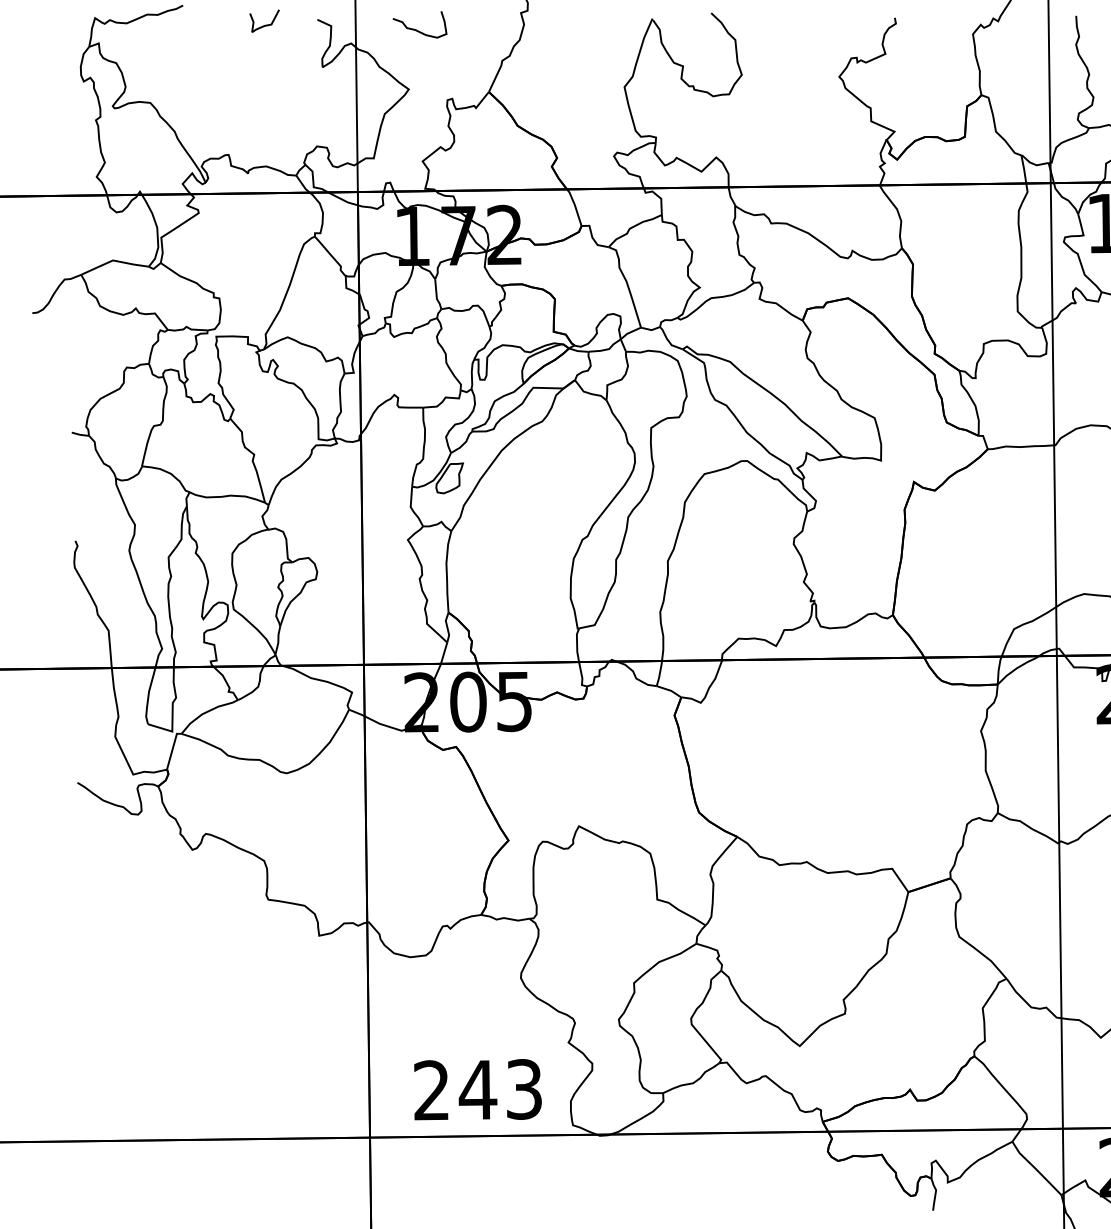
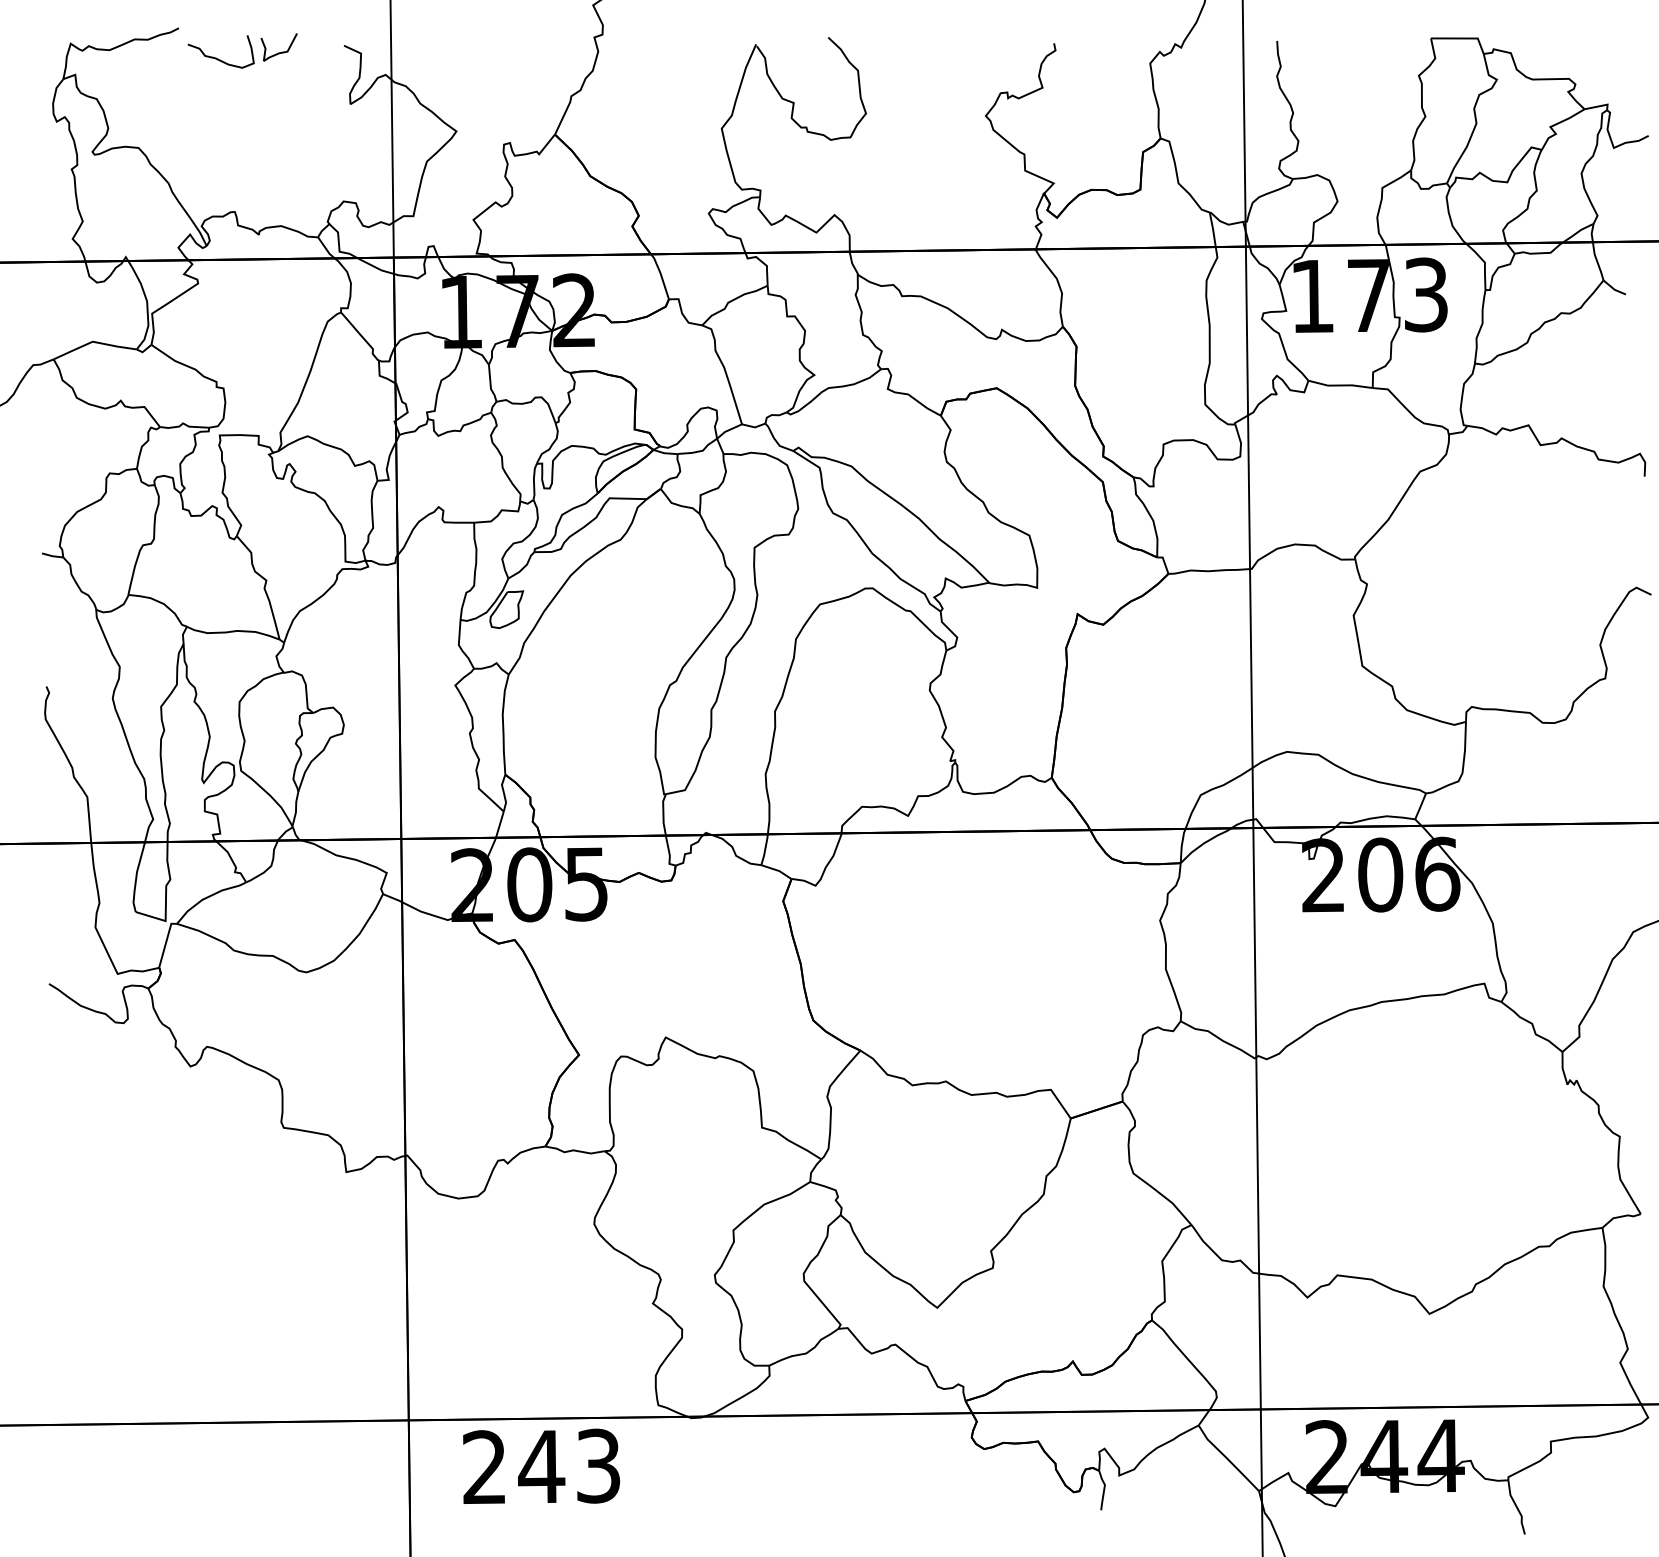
curve: (416, 29) -> (216, 57), moved
text: (477, 1088) -> (541, 1465), moved

